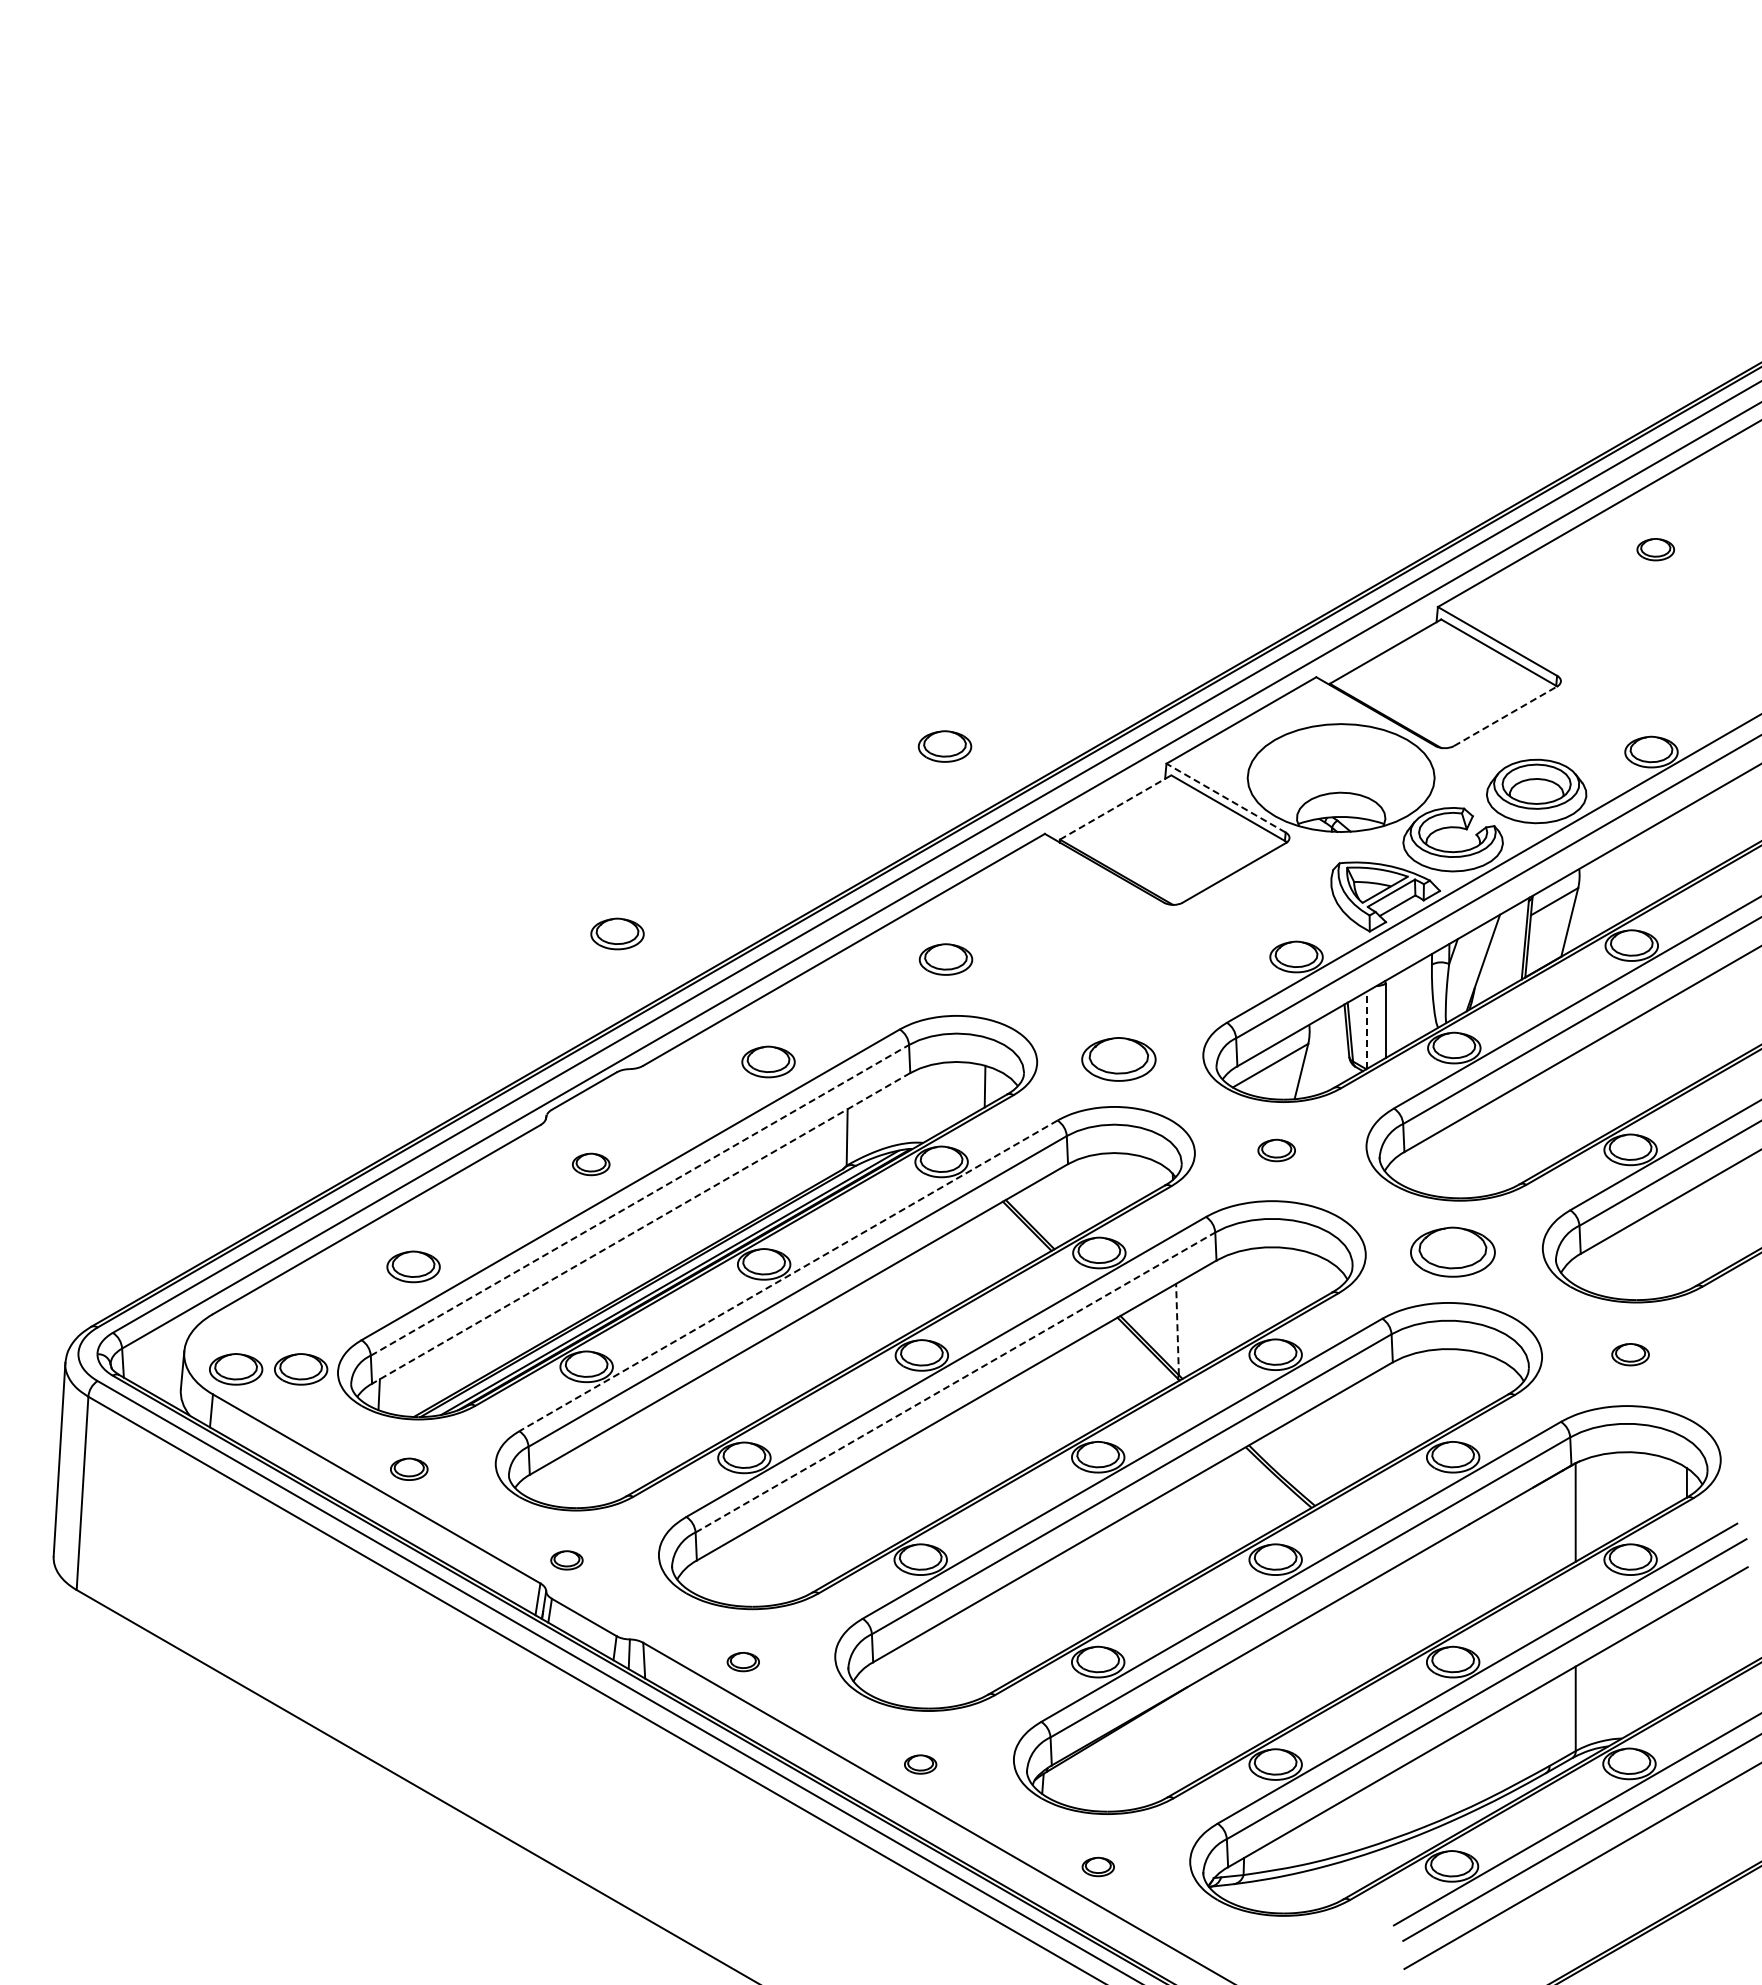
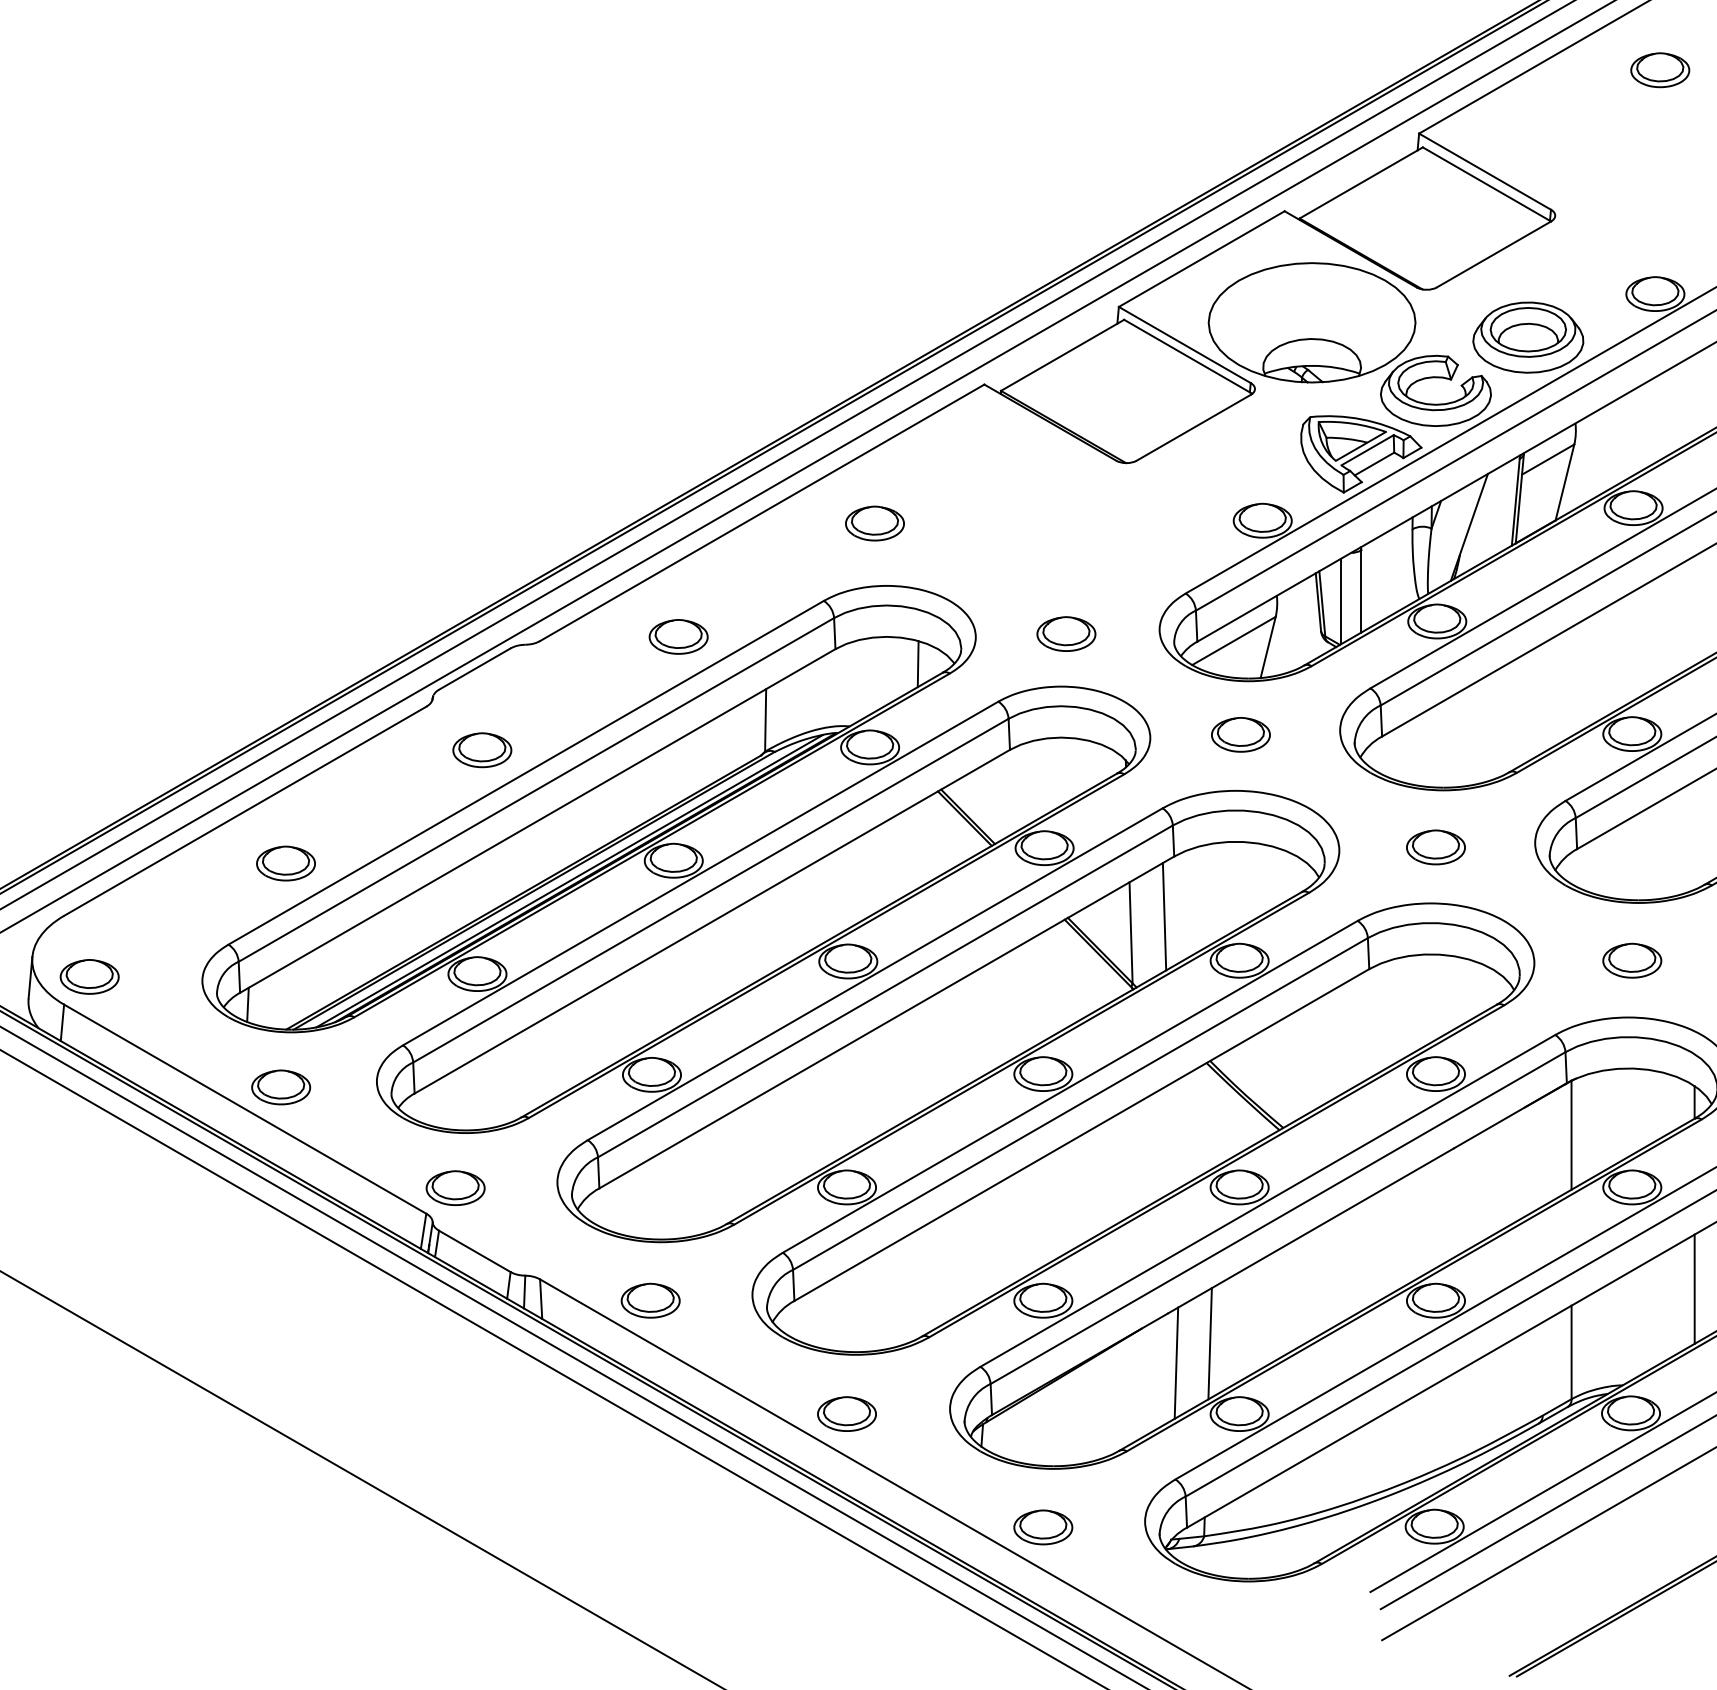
part: (1655, 549) -> (1659, 69), size x1.43
line: (1506, 716) -> (1494, 254), dashed -> solid
part: (944, 746) -> (873, 287), removed
line: (1226, 798) -> (1185, 345), dashed -> solid
line: (1116, 807) -> (1063, 355), dashed -> solid
part: (617, 933) -> (511, 494), removed
line: (1367, 1030) -> (1341, 602), dashed -> solid
part: (1119, 1059) -> (1066, 634), size x0.71
part: (1276, 1150) -> (1240, 734), size x1.43
part: (591, 1164) -> (482, 750), size x1.43
line: (639, 1200) -> (535, 790), dashed -> solid
line: (641, 1228) -> (538, 821), dashed -> solid
part: (1453, 1252) -> (1436, 847), size x0.62
line: (788, 1275) -> (700, 873), dashed -> solid
line: (1207, 1314) -> (1164, 916), added
line: (1177, 1329) -> (1131, 932), dashed -> solid
part: (1630, 1354) -> (1632, 960), size x1.43
part: (301, 1369) -> (162, 977), removed
line: (955, 1382) -> (885, 991), dashed -> solid
part: (409, 1469) -> (281, 1087), size x1.43
part: (566, 1560) -> (455, 1188), size x1.67
line: (1686, 1651) -> (1694, 1289), added
part: (743, 1661) -> (650, 1300), size x1.67
line: (1248, 1700) -> (1209, 1343), added
line: (1218, 1718) -> (1176, 1363), added
part: (920, 1764) -> (846, 1414), size x1.67
part: (1098, 1866) -> (1043, 1526), size x1.67

